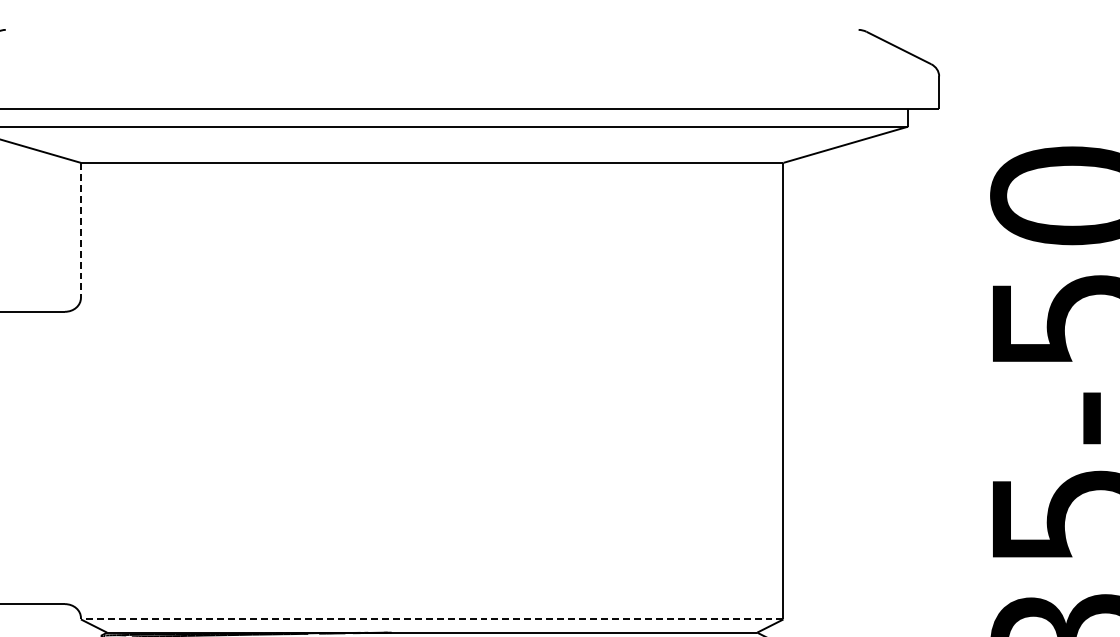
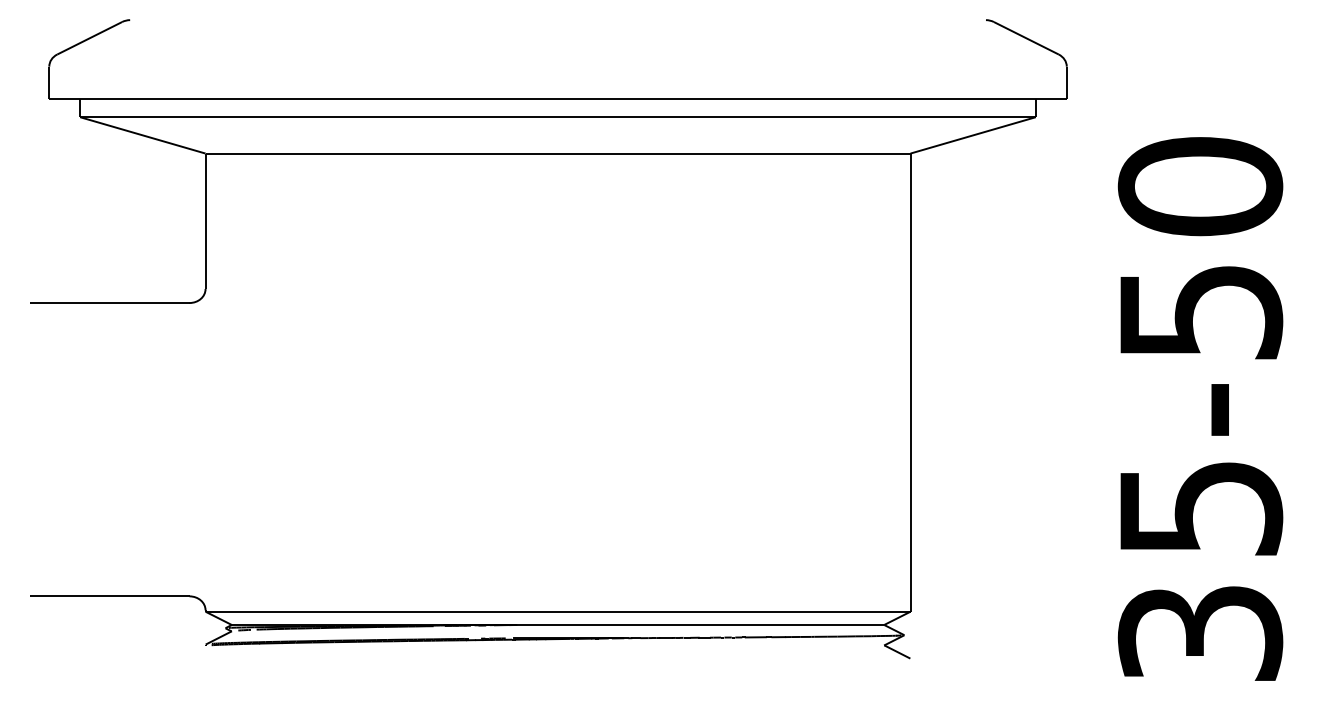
line: (80, 230) -> (205, 221), dashed -> solid
line: (431, 619) -> (557, 611), dashed -> solid

